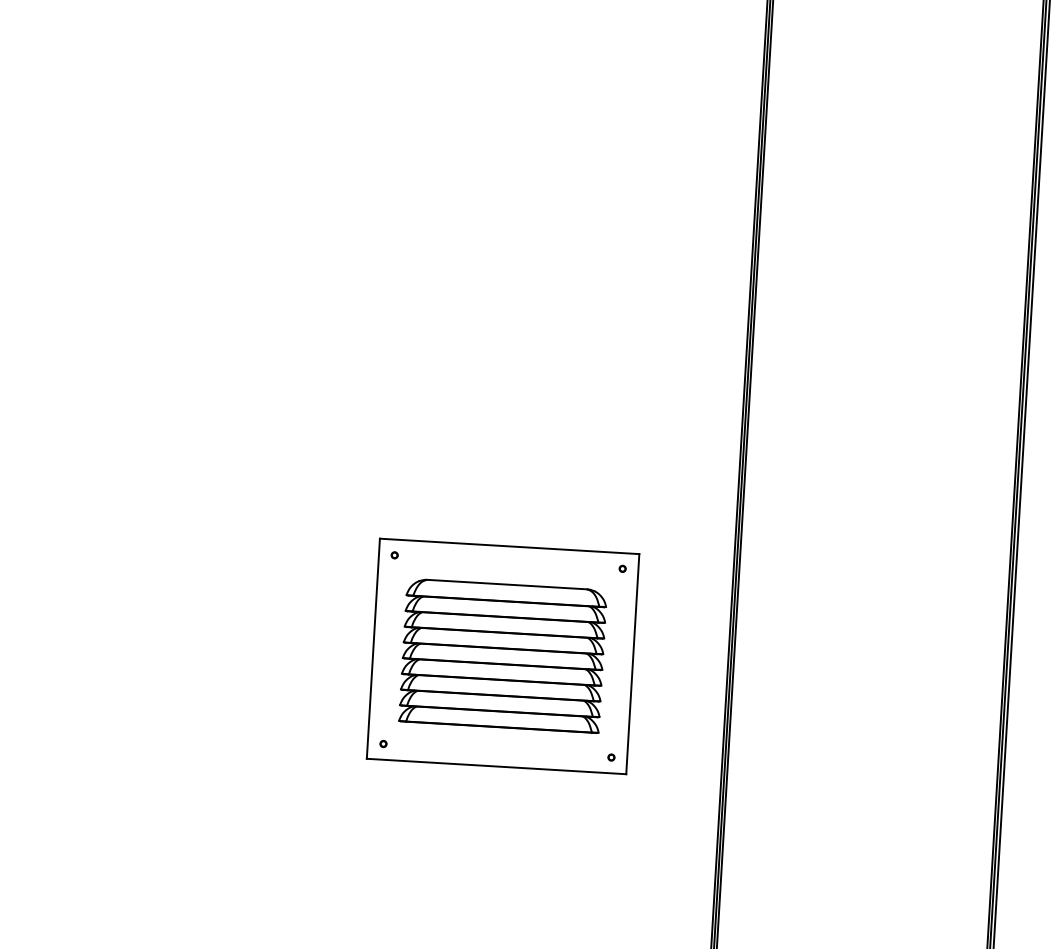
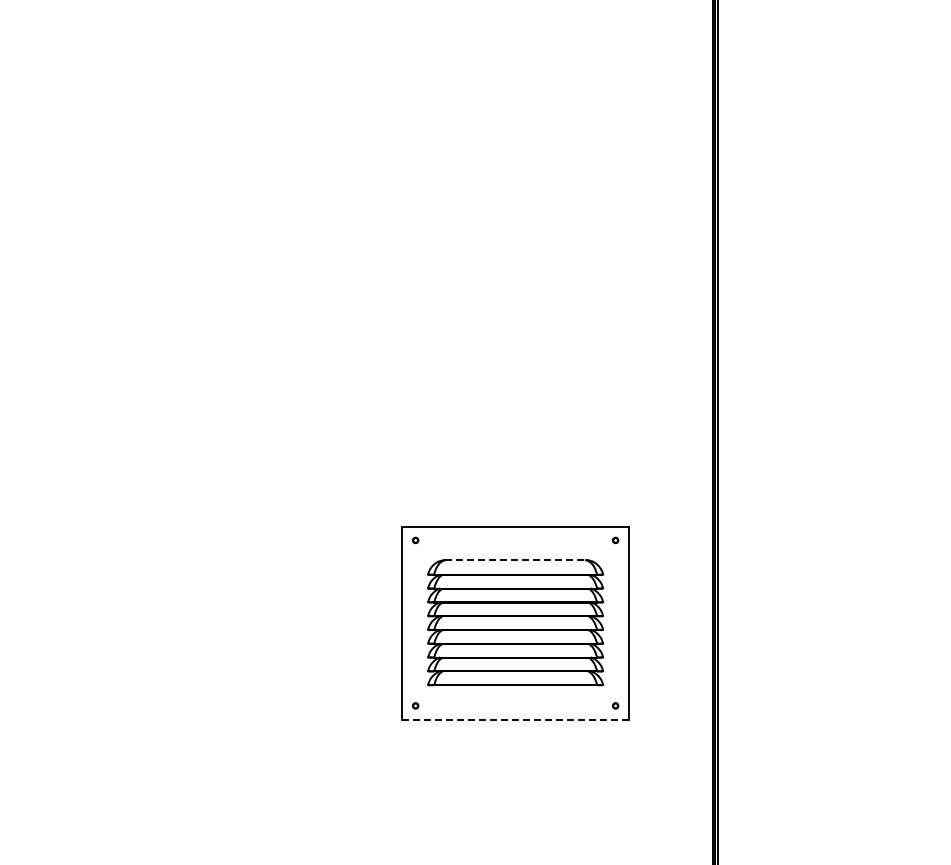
line: (508, 585) -> (516, 560), solid -> dashed
line: (496, 766) -> (515, 719), solid -> dashed

